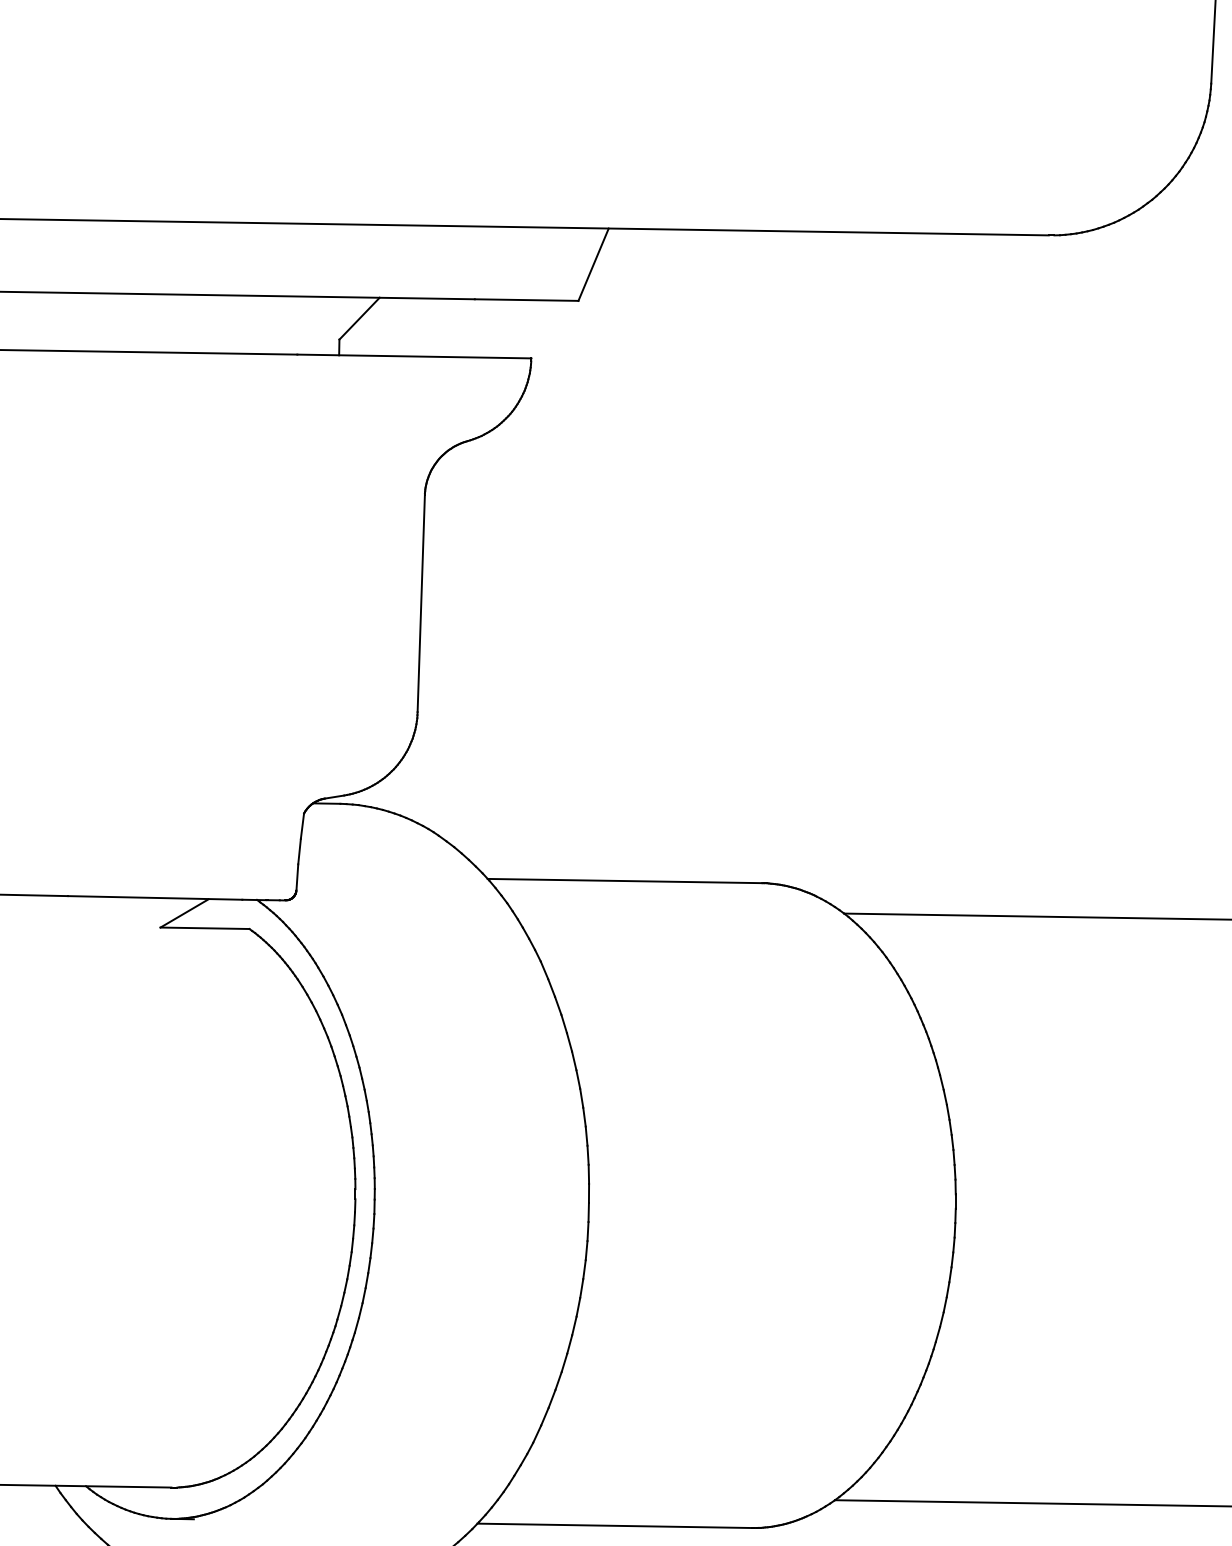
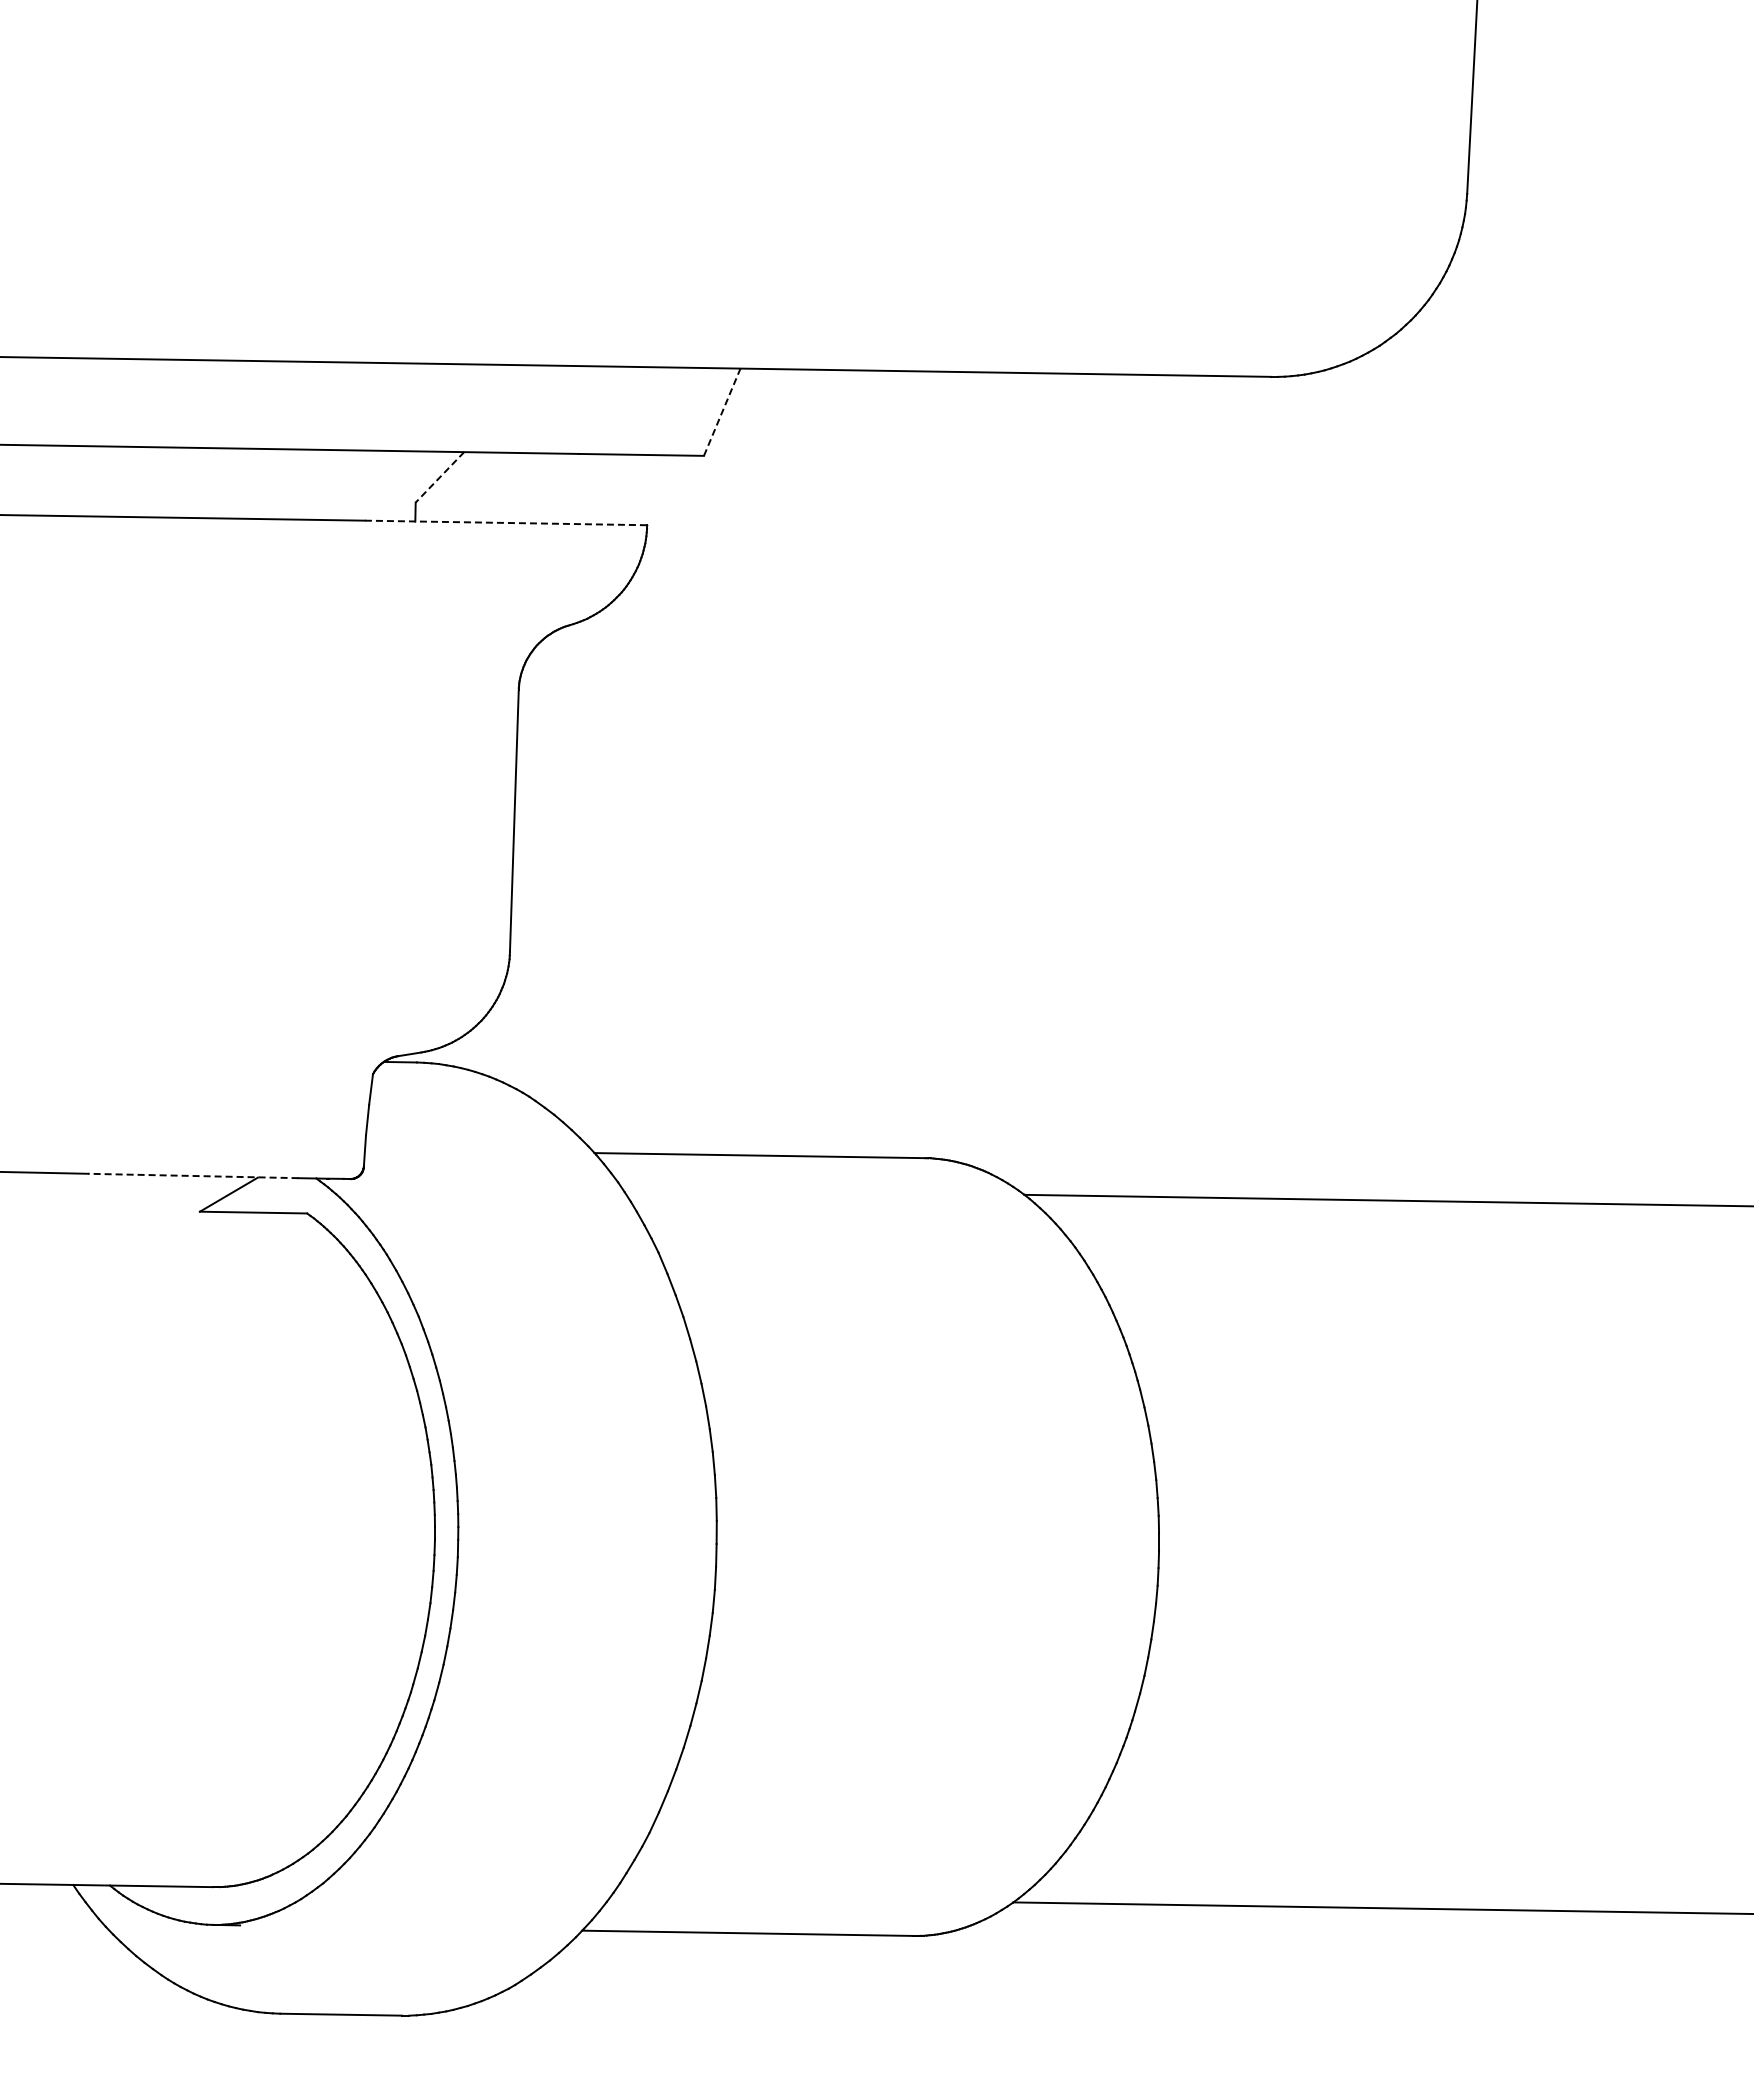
line: (593, 264) -> (722, 411), solid -> dashed
line: (359, 318) -> (439, 477), solid -> dashed
line: (414, 356) -> (506, 522), solid -> dashed
line: (154, 897) -> (192, 1175), solid -> dashed

